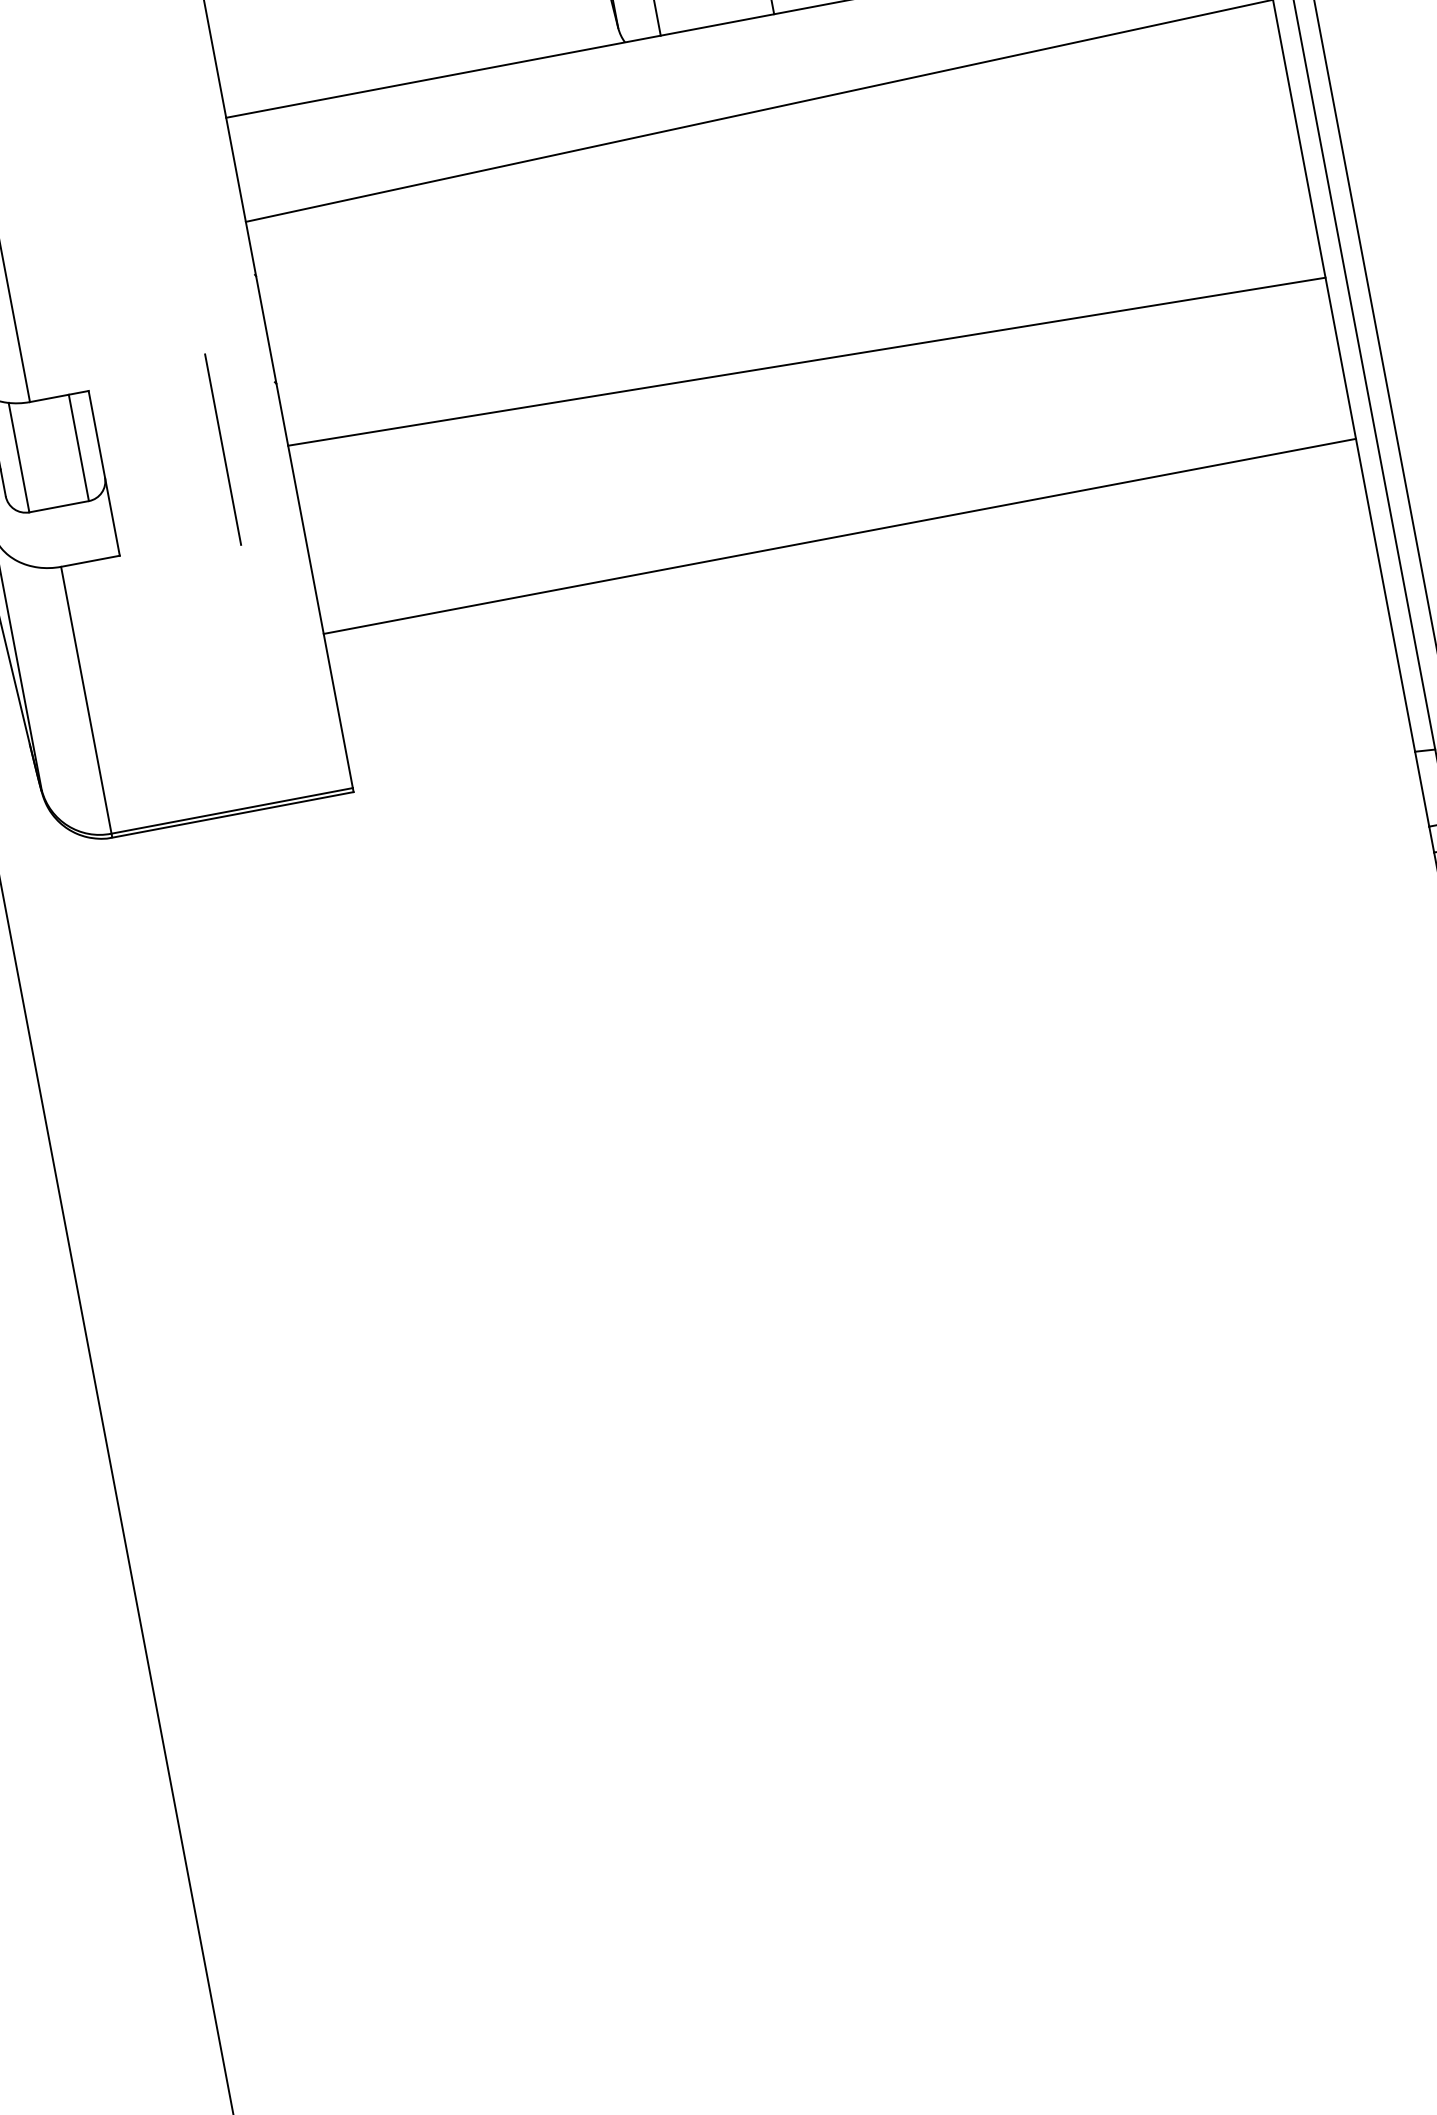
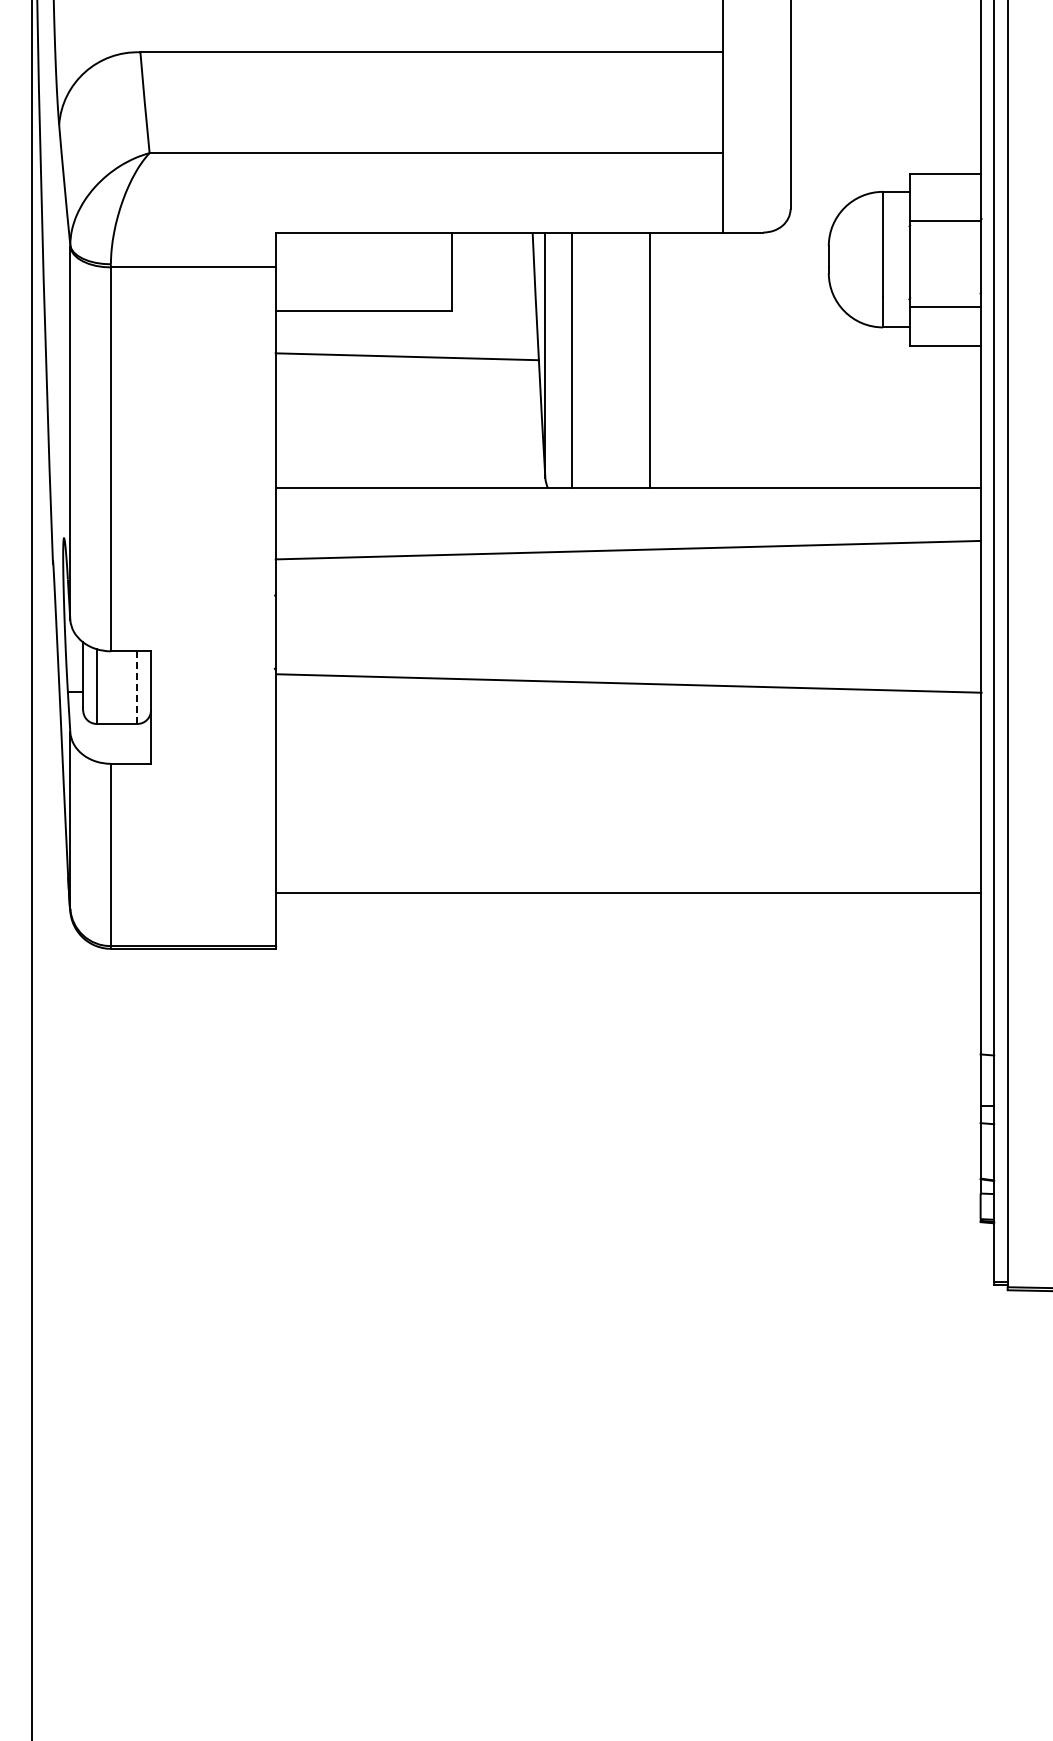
line: (805, 361) -> (628, 683), moved
line: (78, 447) -> (137, 687), solid -> dashed
line: (221, 449) -> (231, 706), removed
line: (838, 536) -> (627, 892), moved

